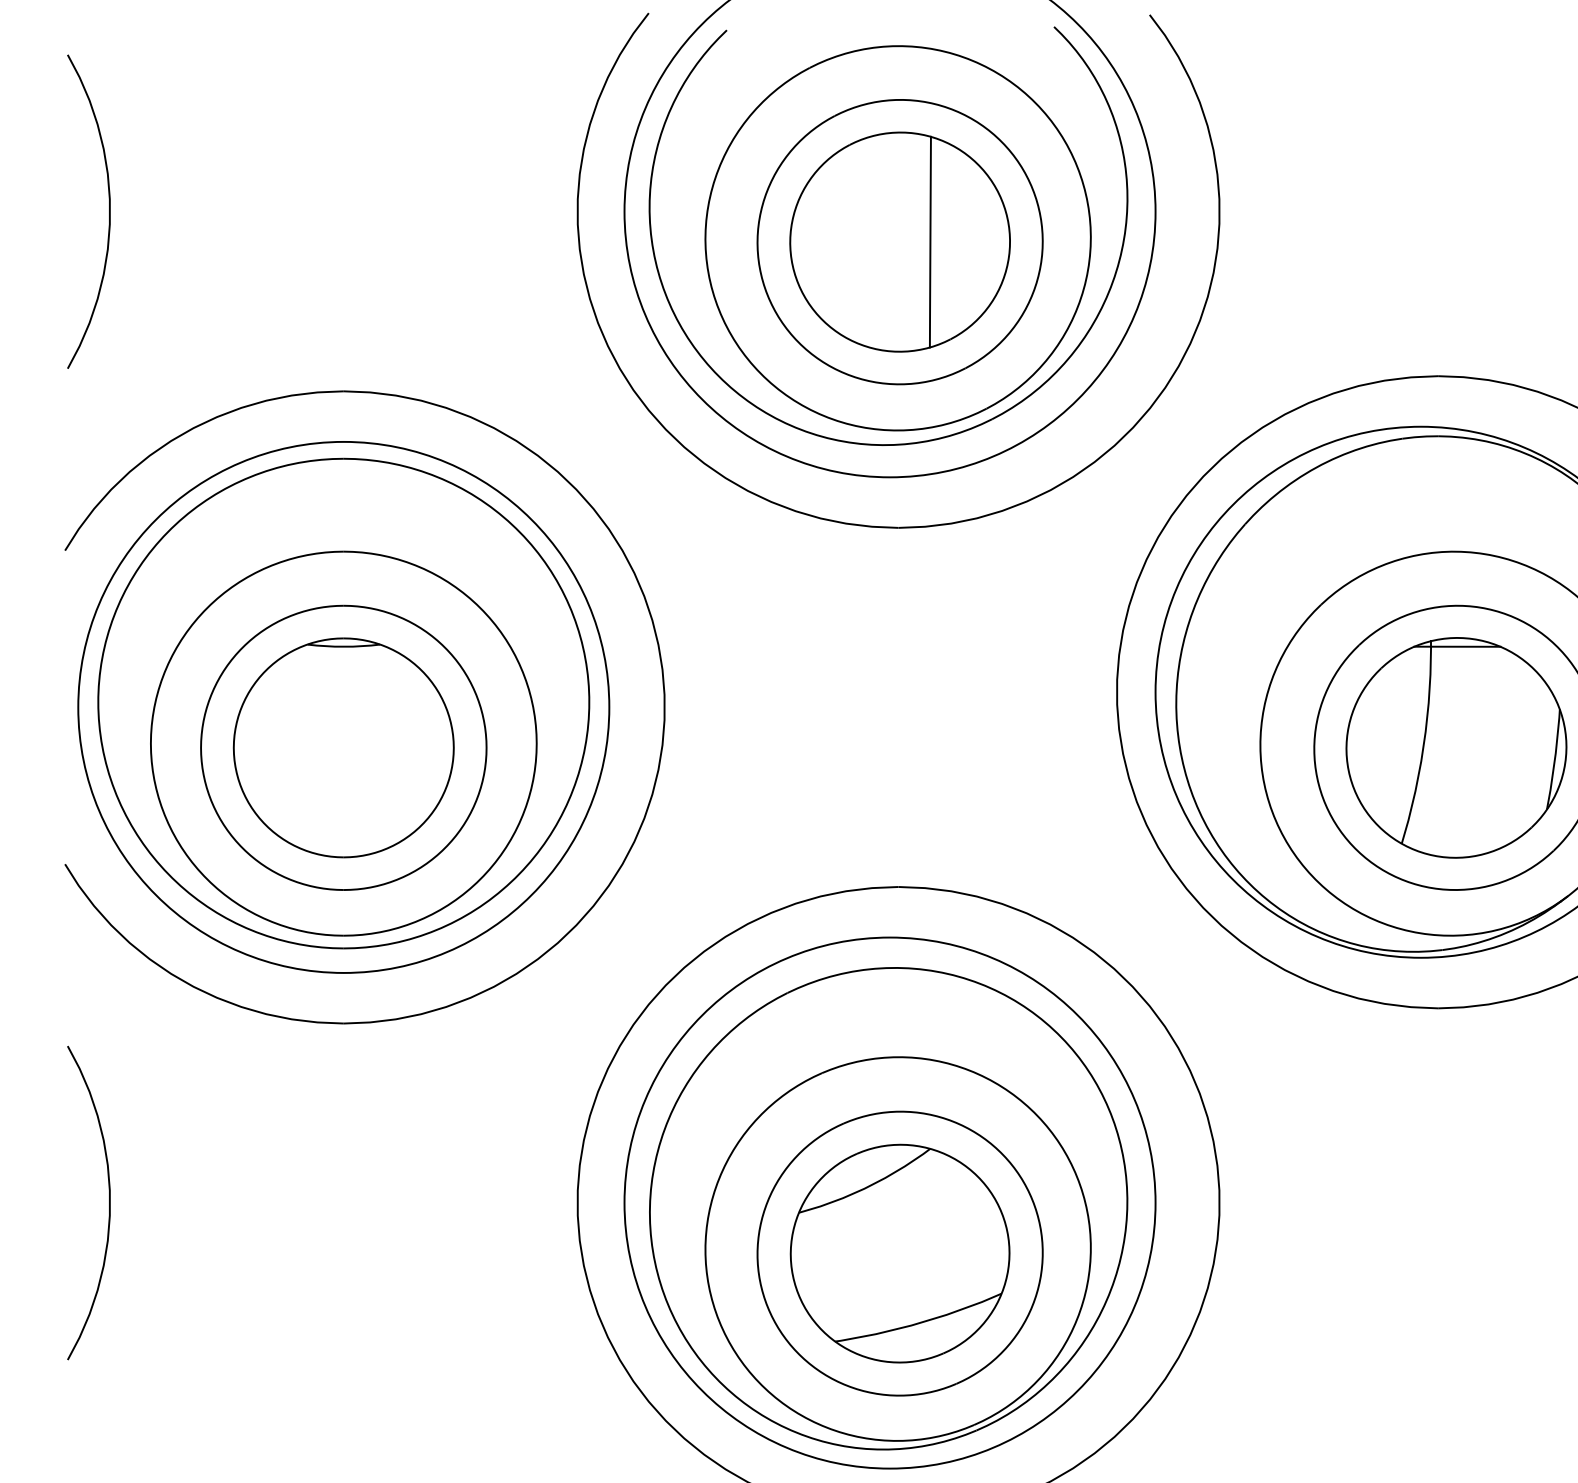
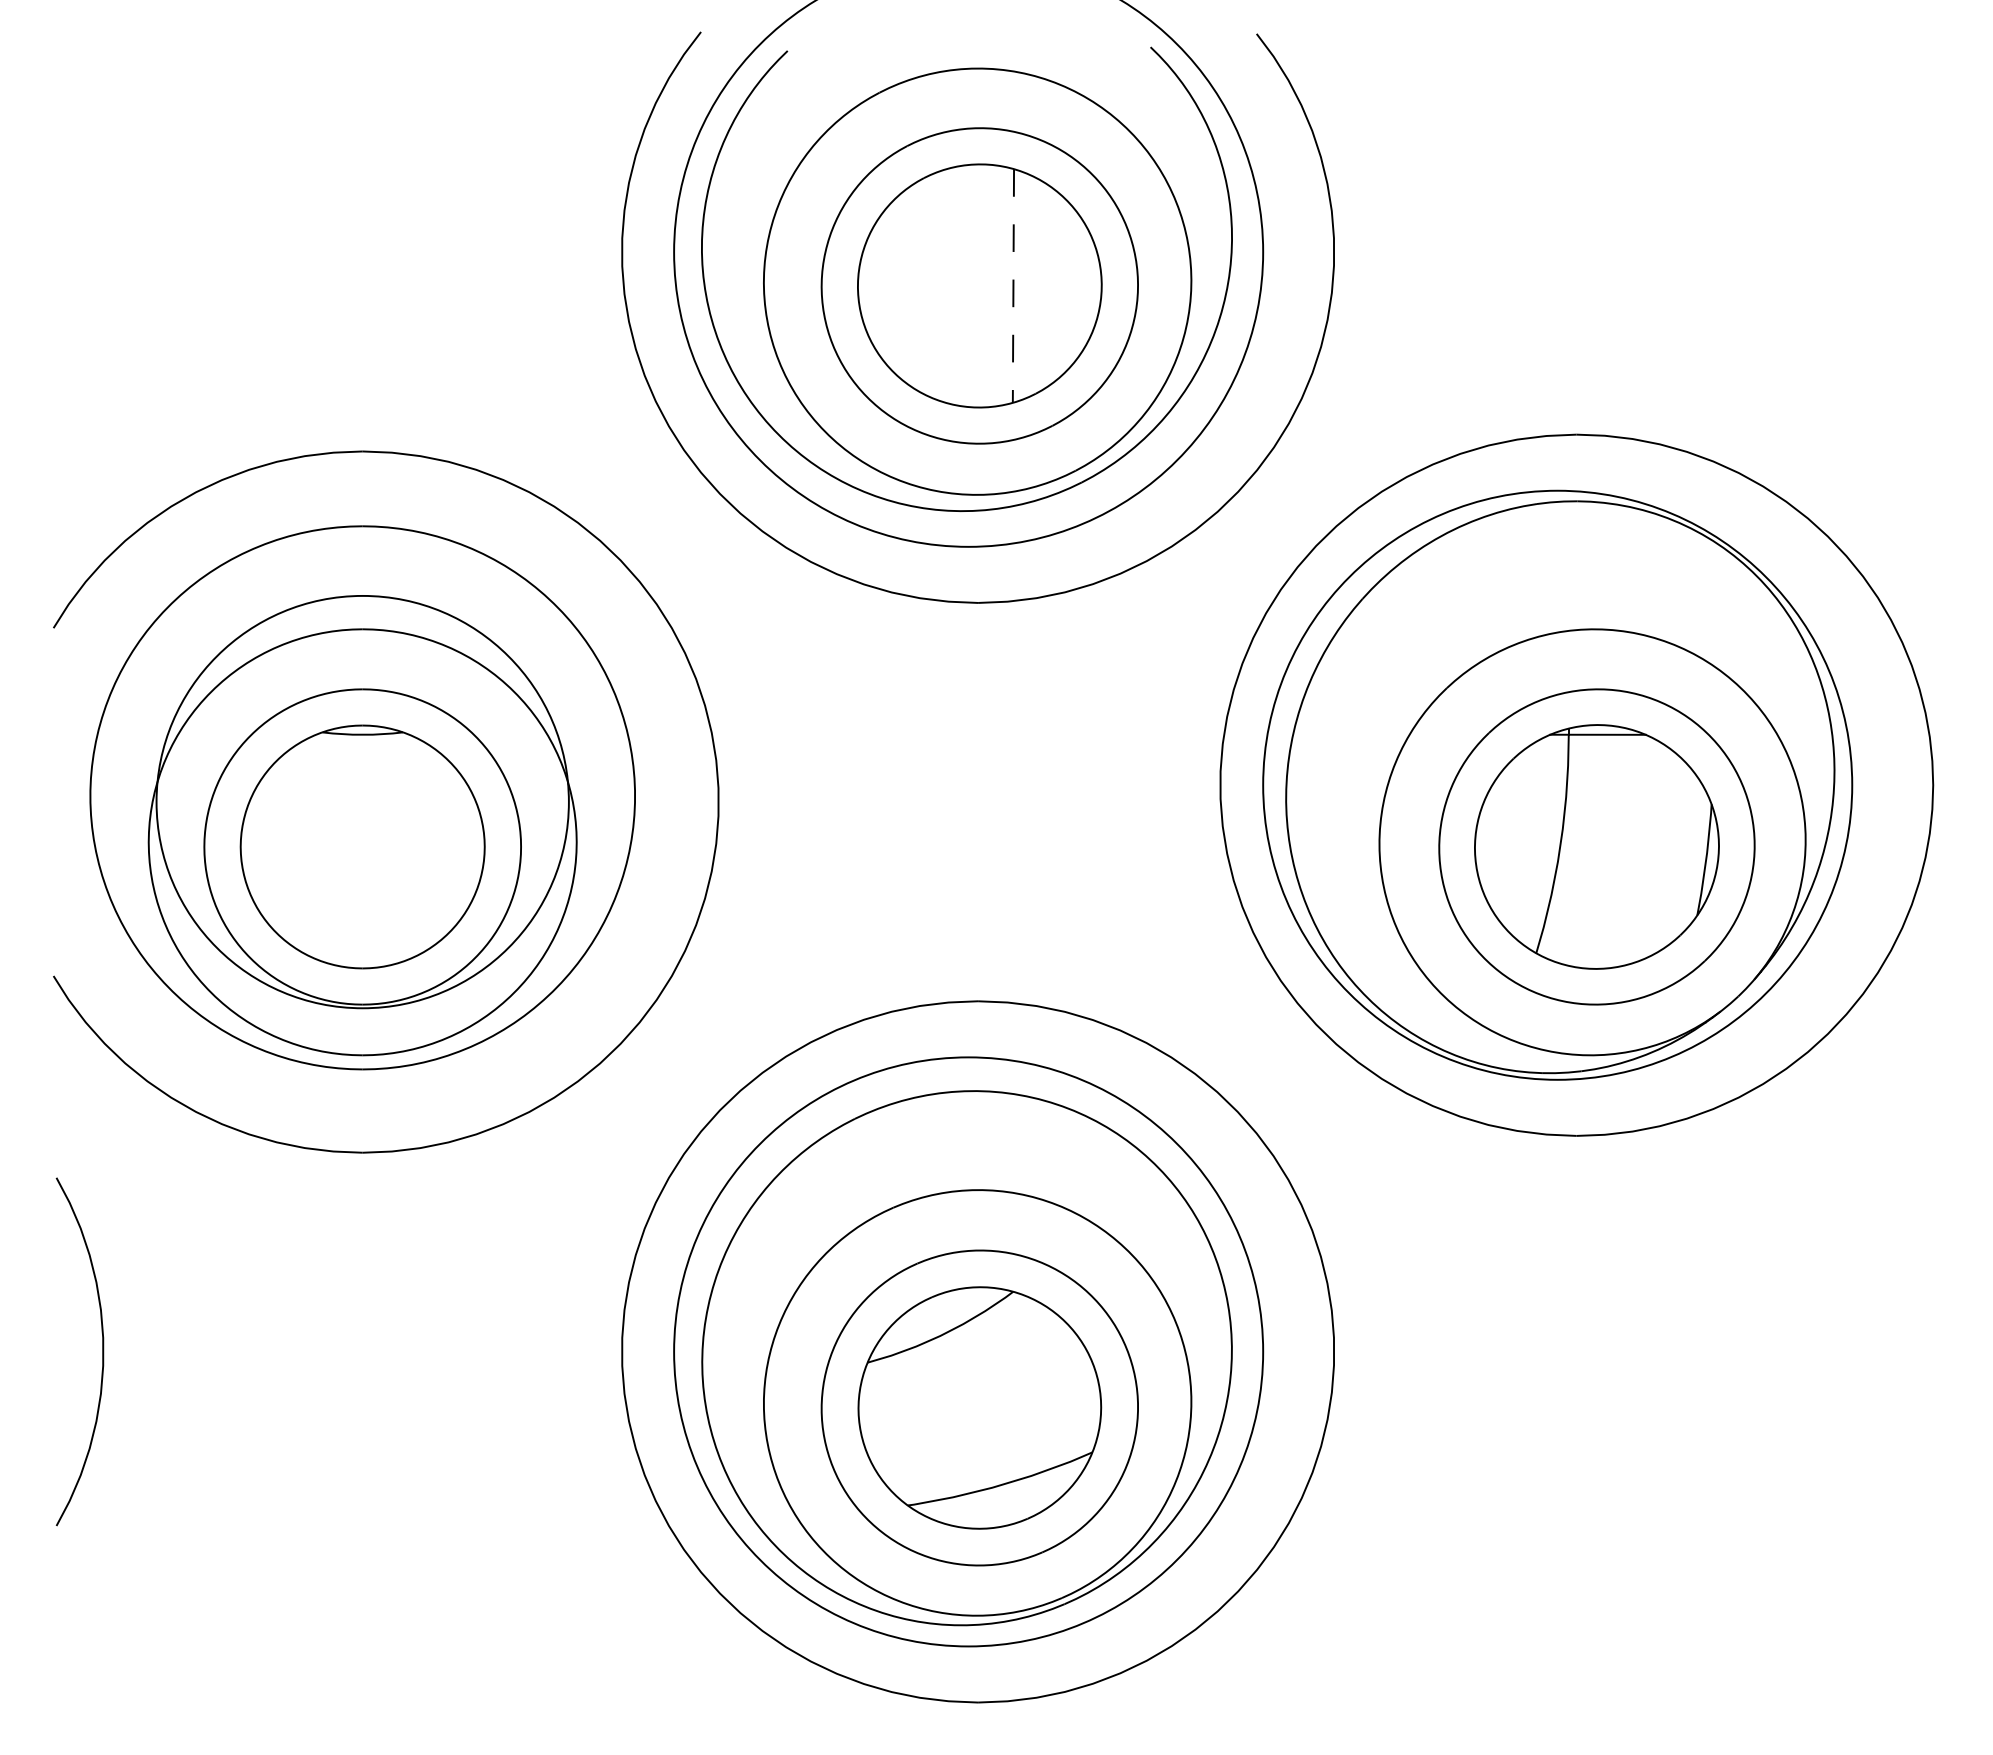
curve: (109, 211) -> (102, 252), removed
line: (930, 241) -> (1013, 285), solid -> dashed
circle: (343, 706) -> (362, 801), size x0.7

